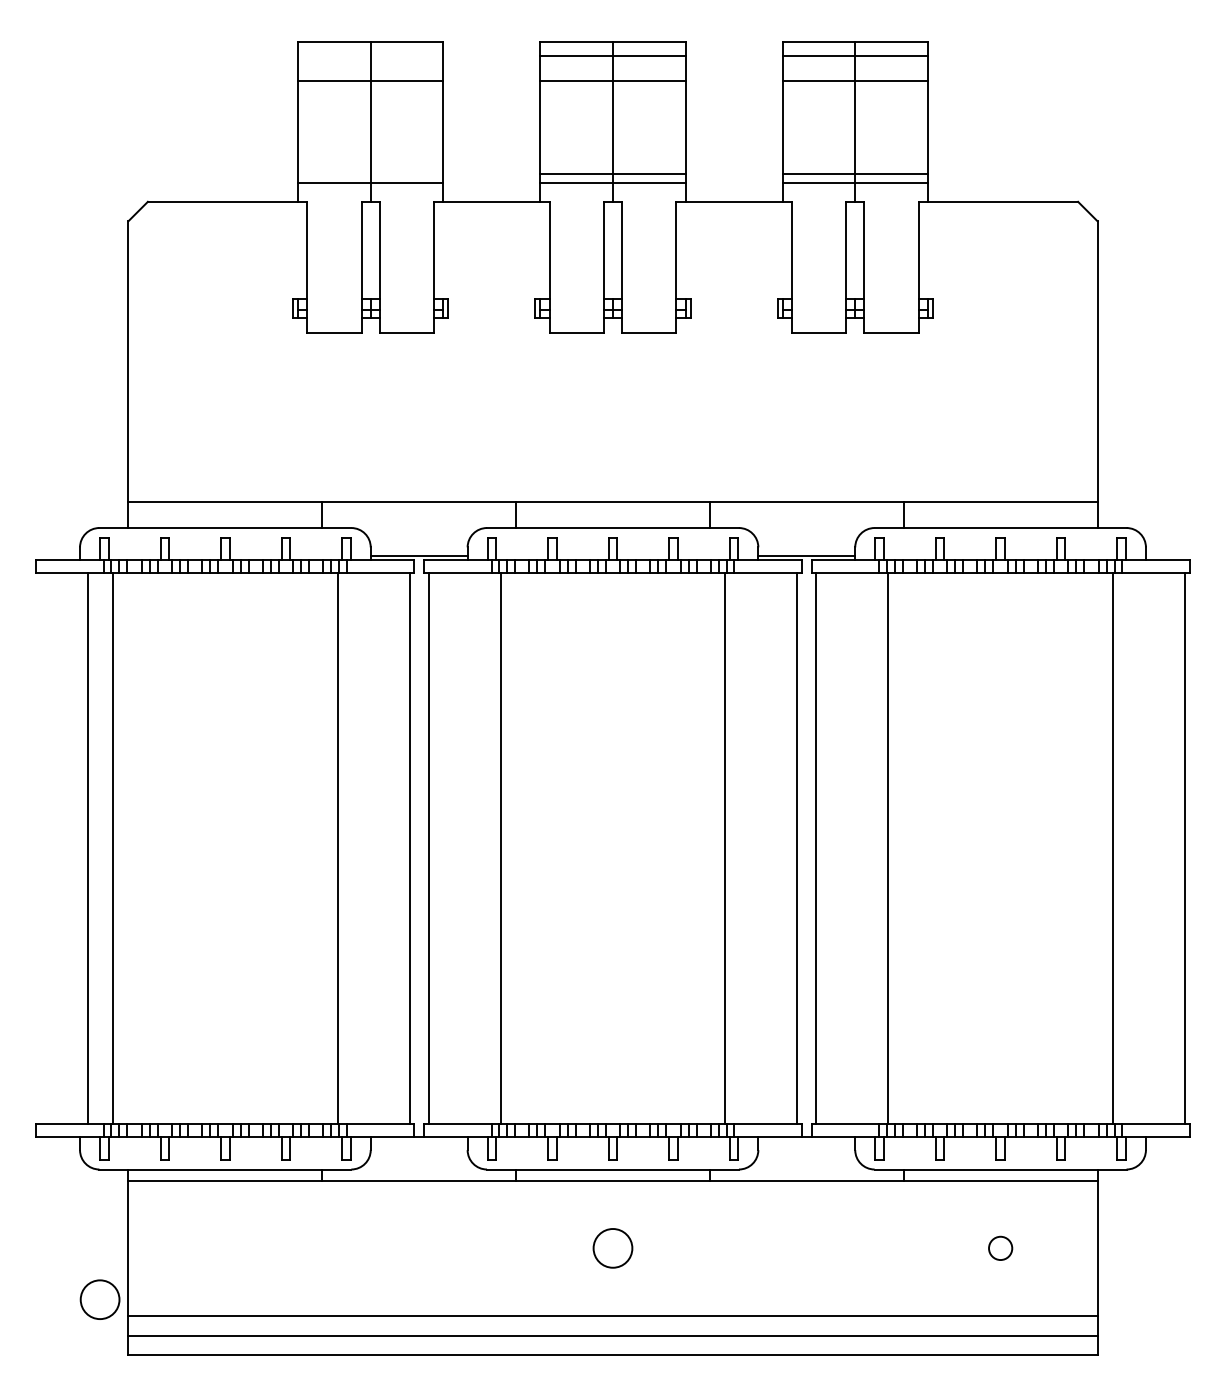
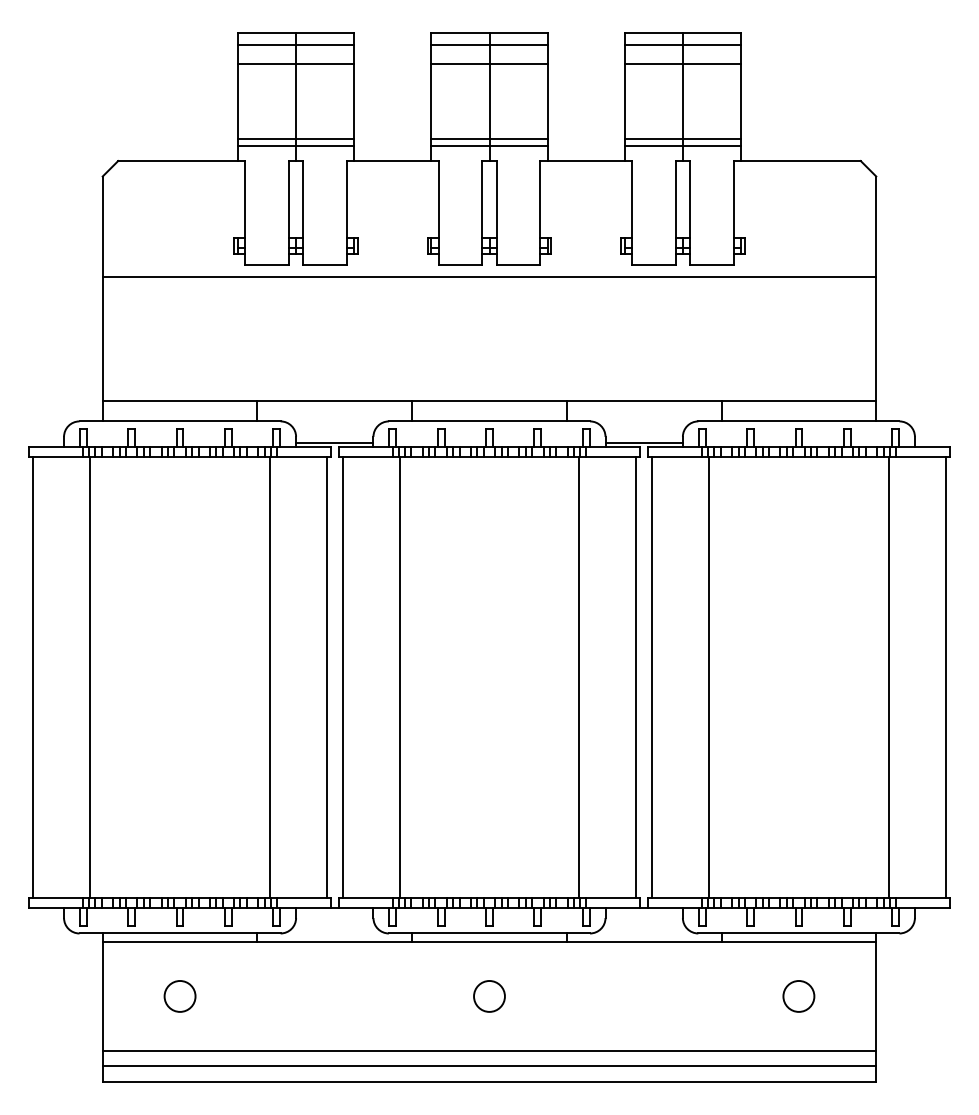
line: (371, 57) -> (296, 45), added
line: (371, 173) -> (296, 138), added
line: (613, 347) -> (489, 277), added
line: (88, 848) -> (33, 677), moved
circle: (1000, 1248) -> (798, 996), size x1.67
circle: (99, 1299) -> (179, 996), moved

